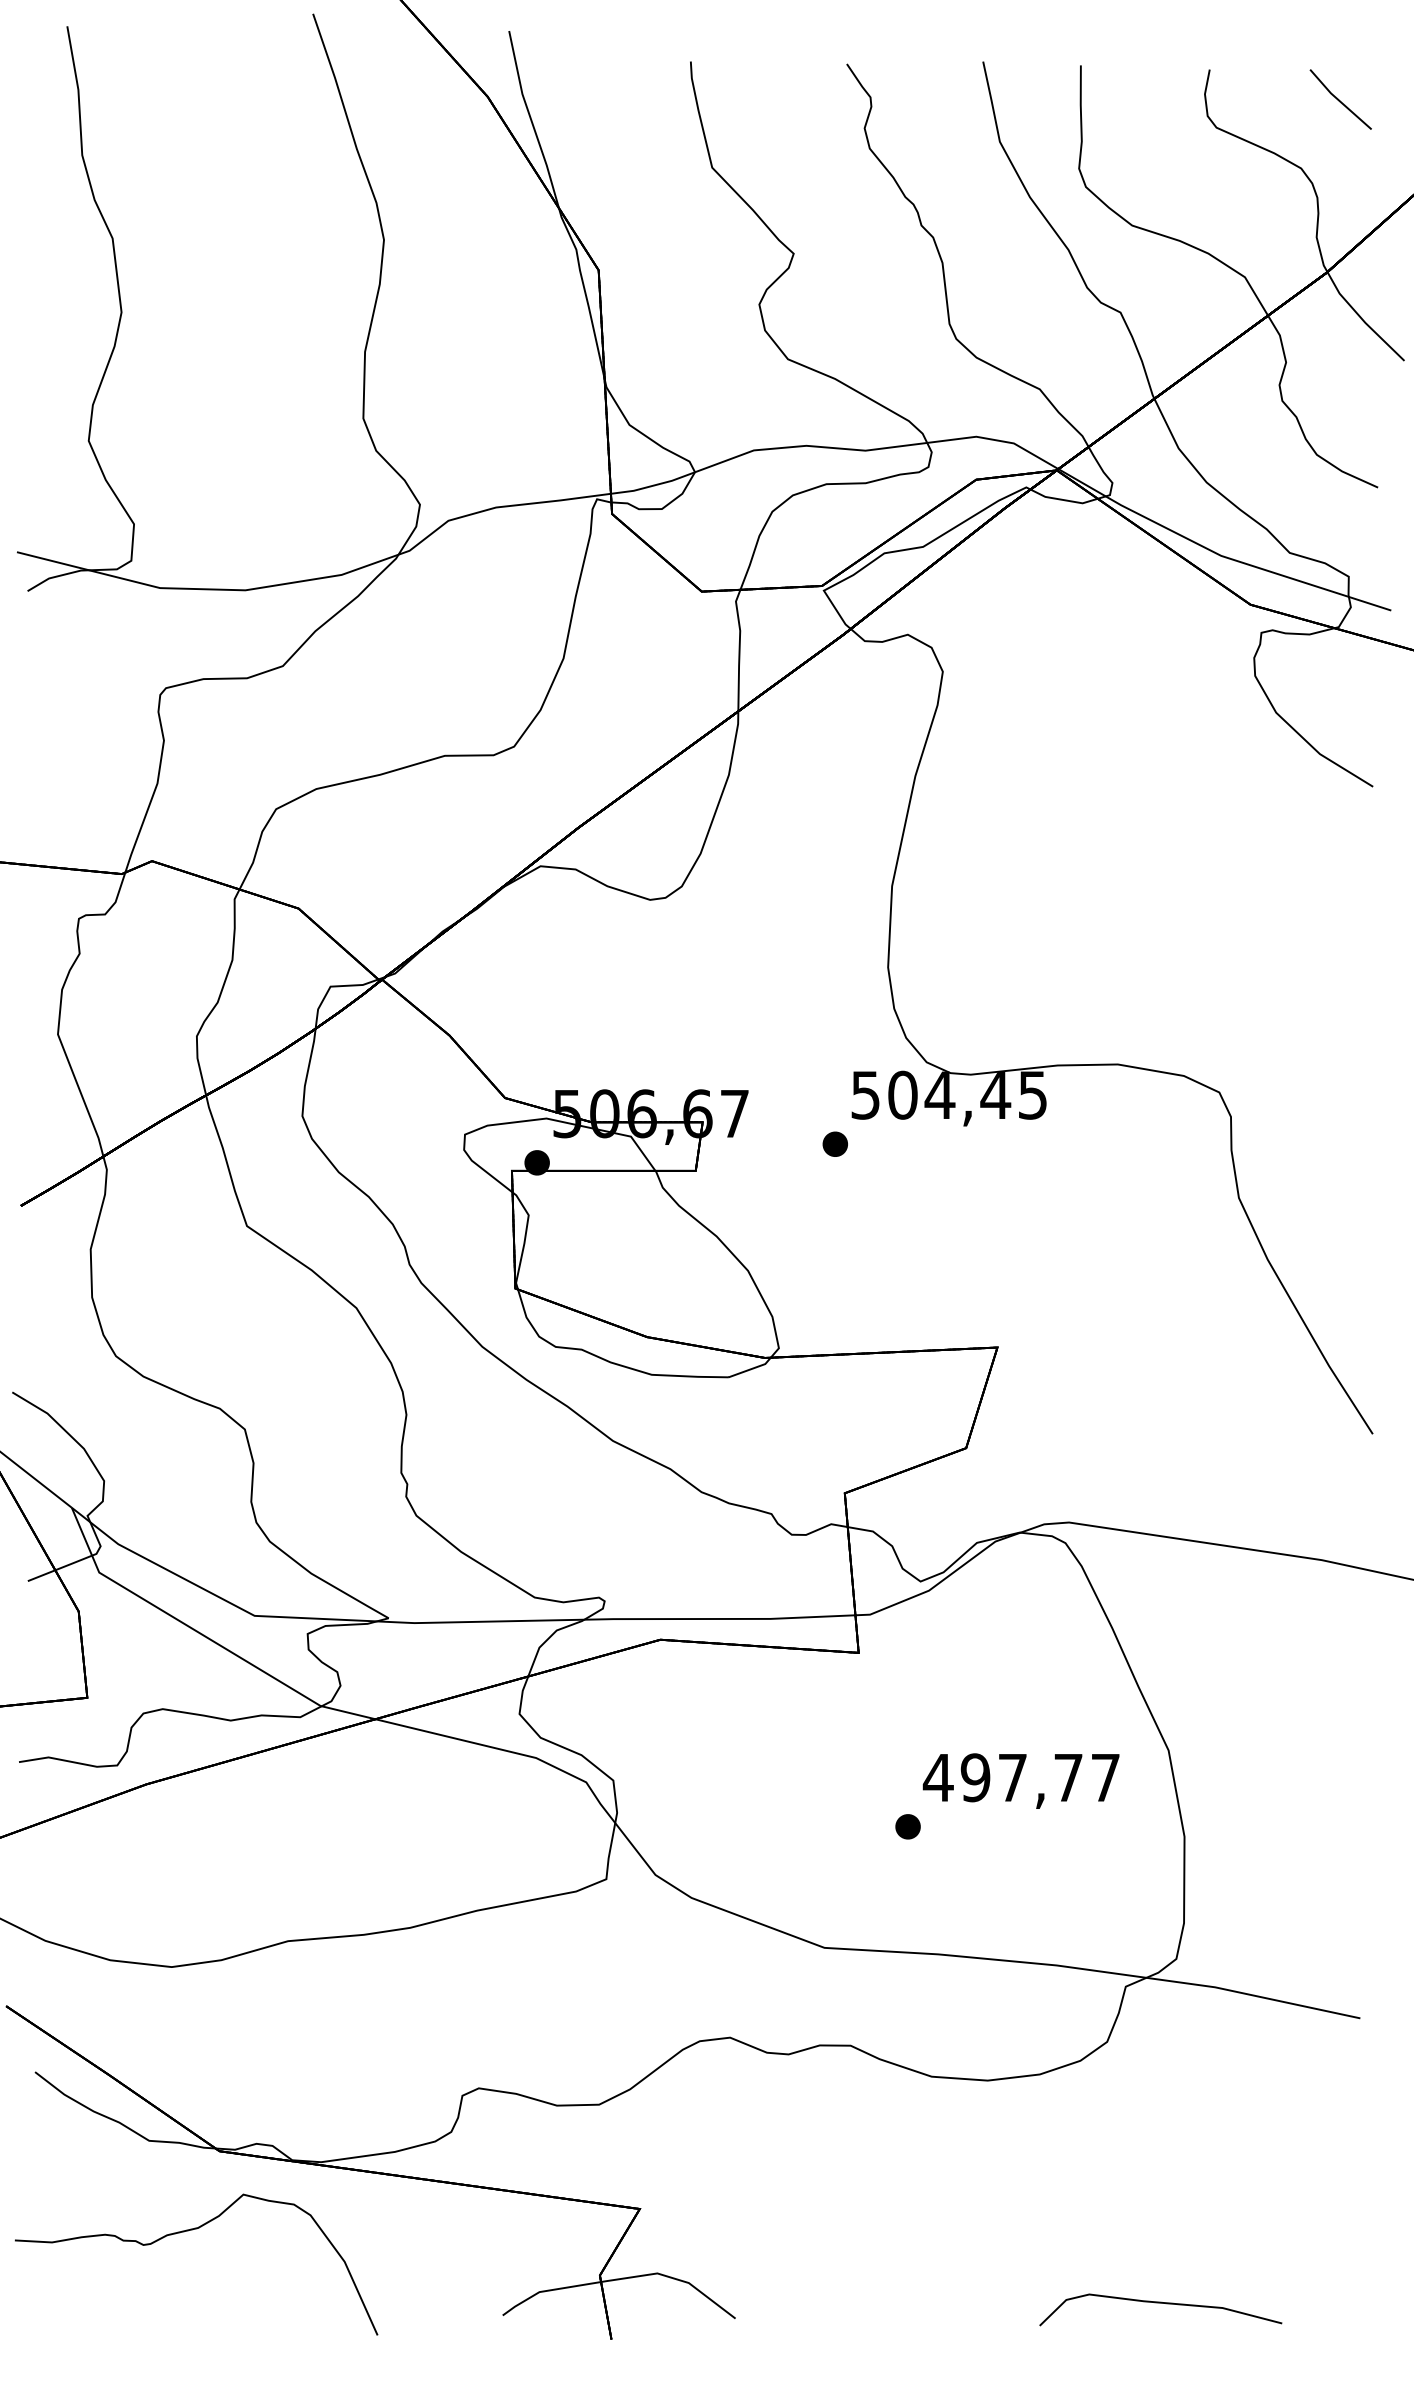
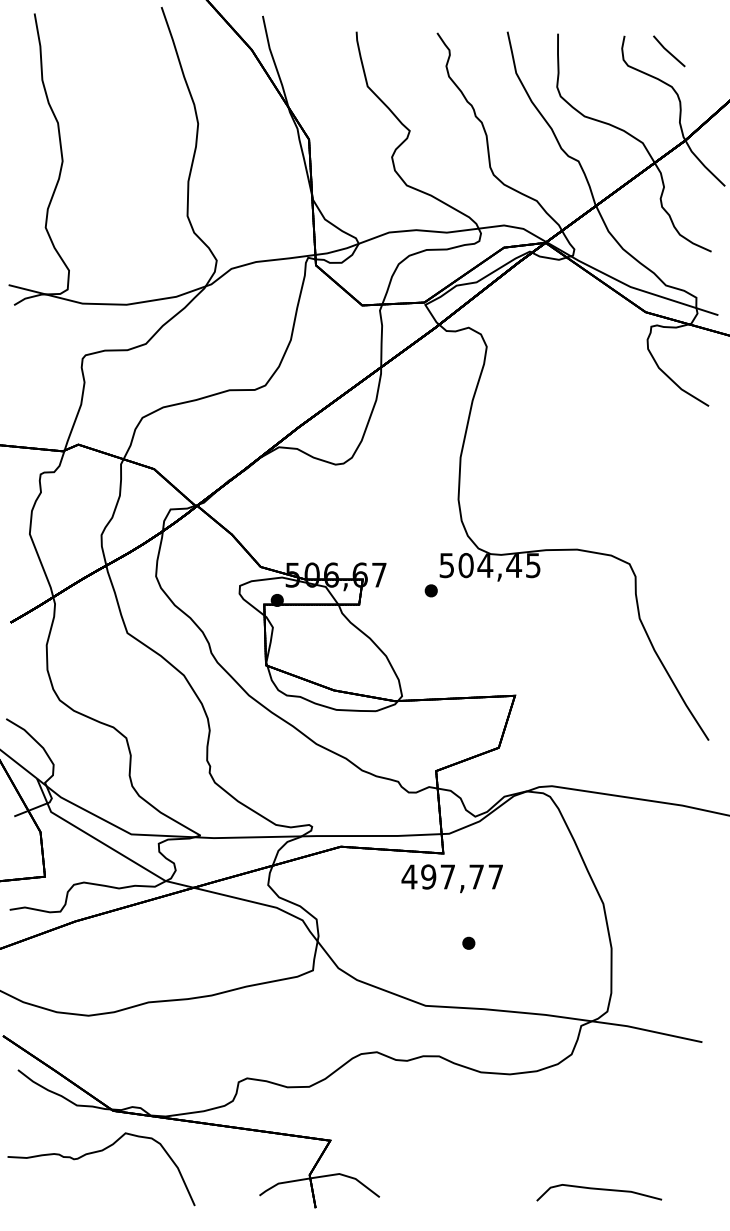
line: (1341, 99) -> (669, 51), moved
text: (1019, 1780) -> (451, 878), moved

